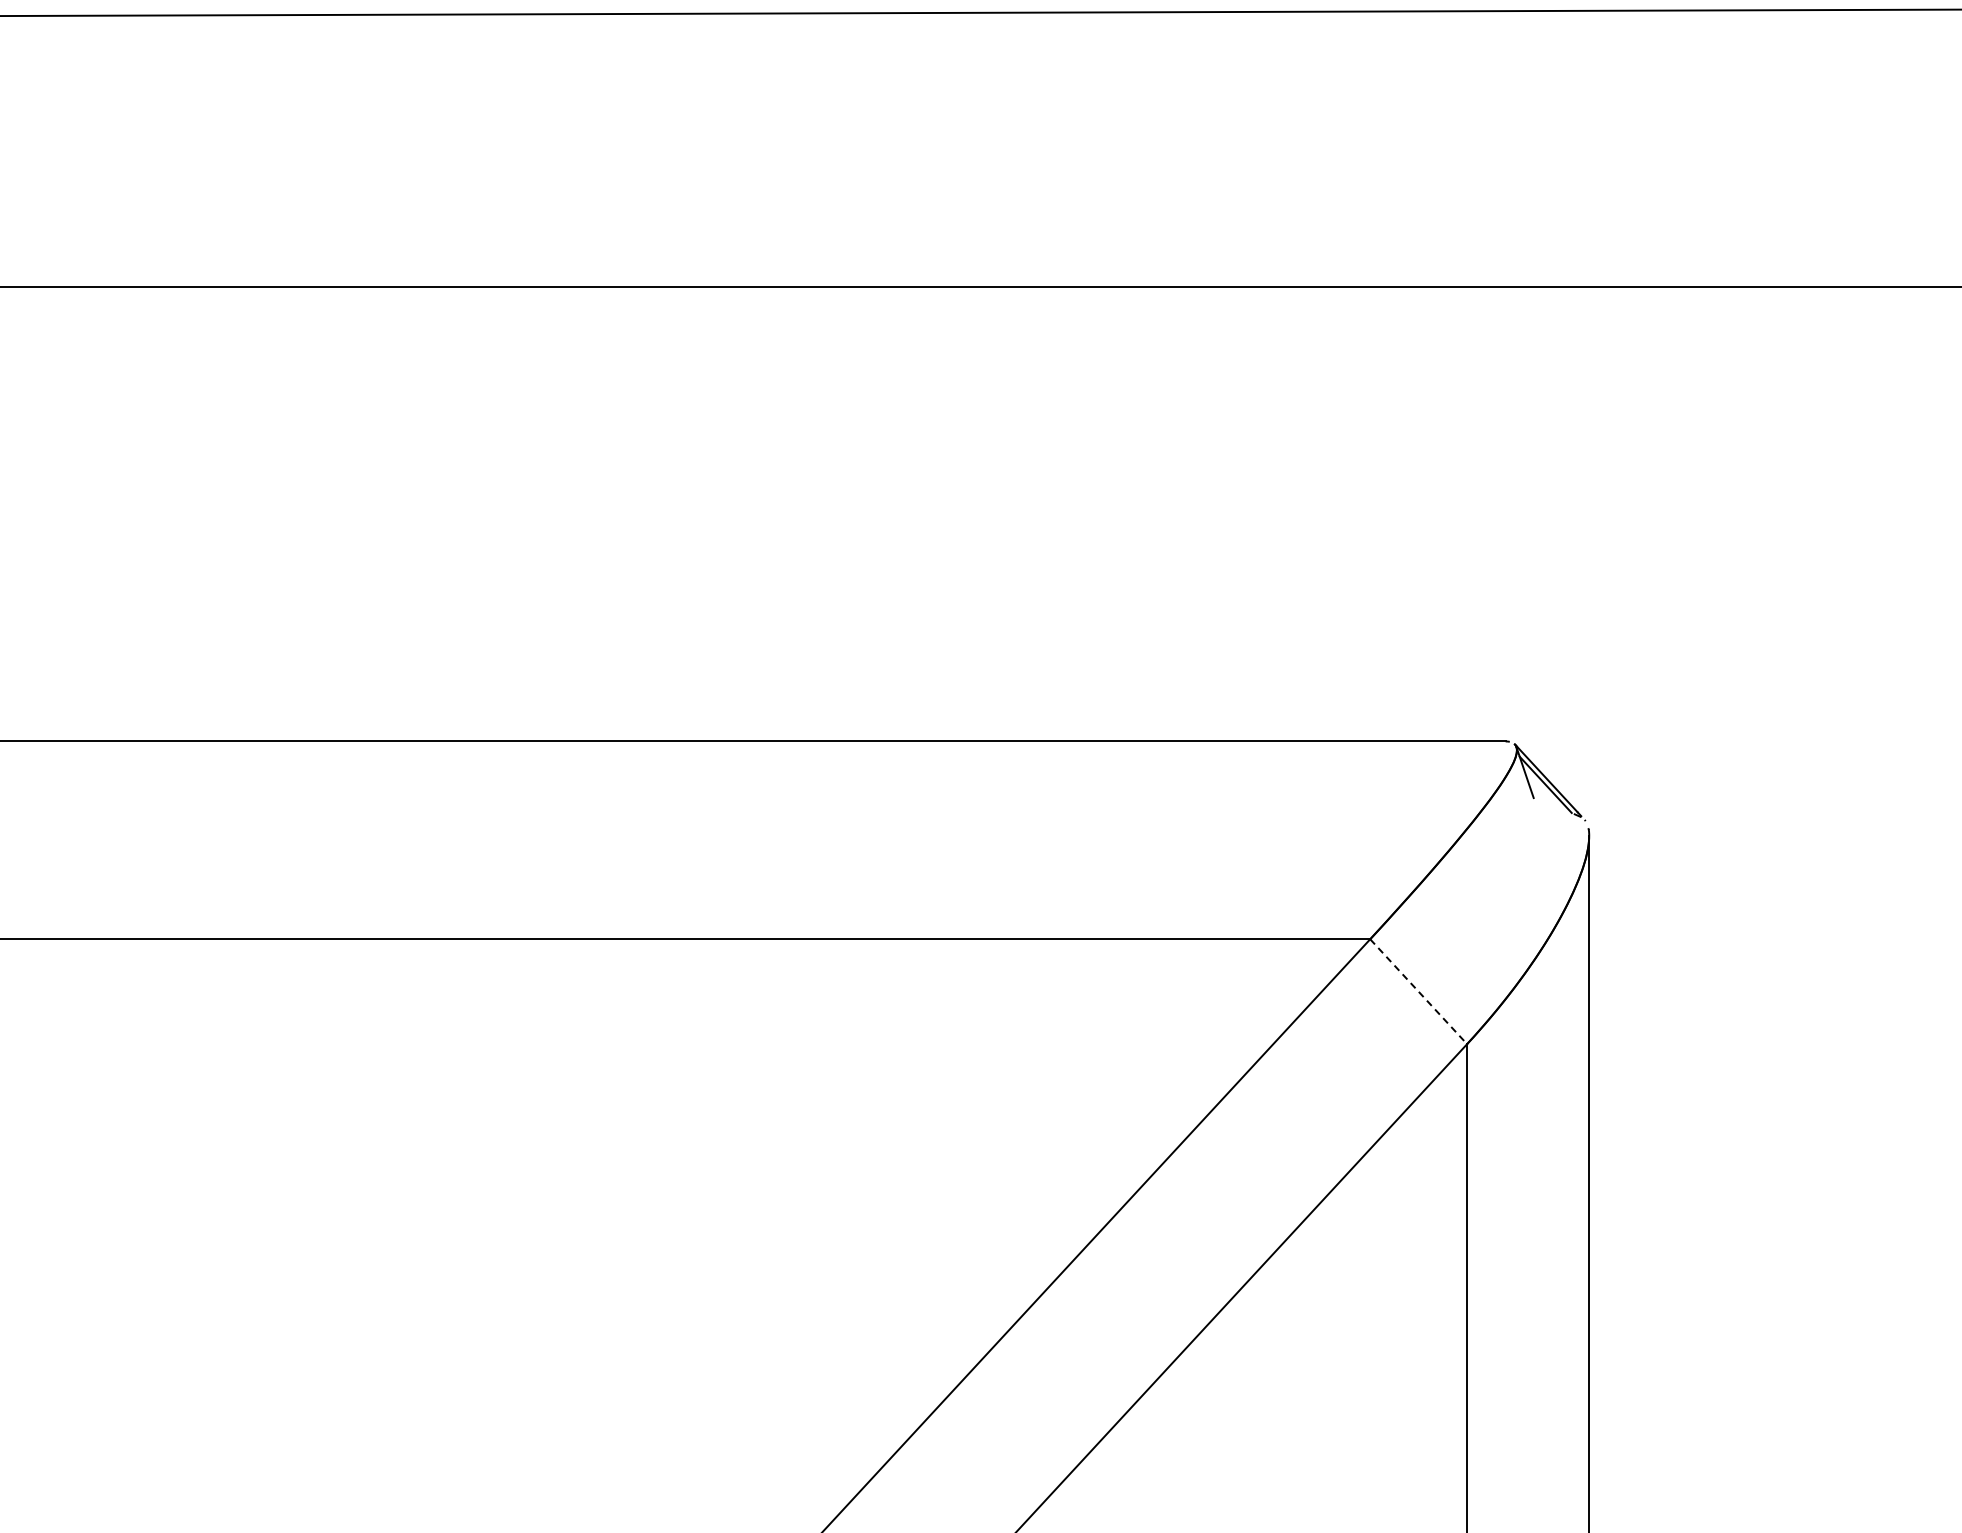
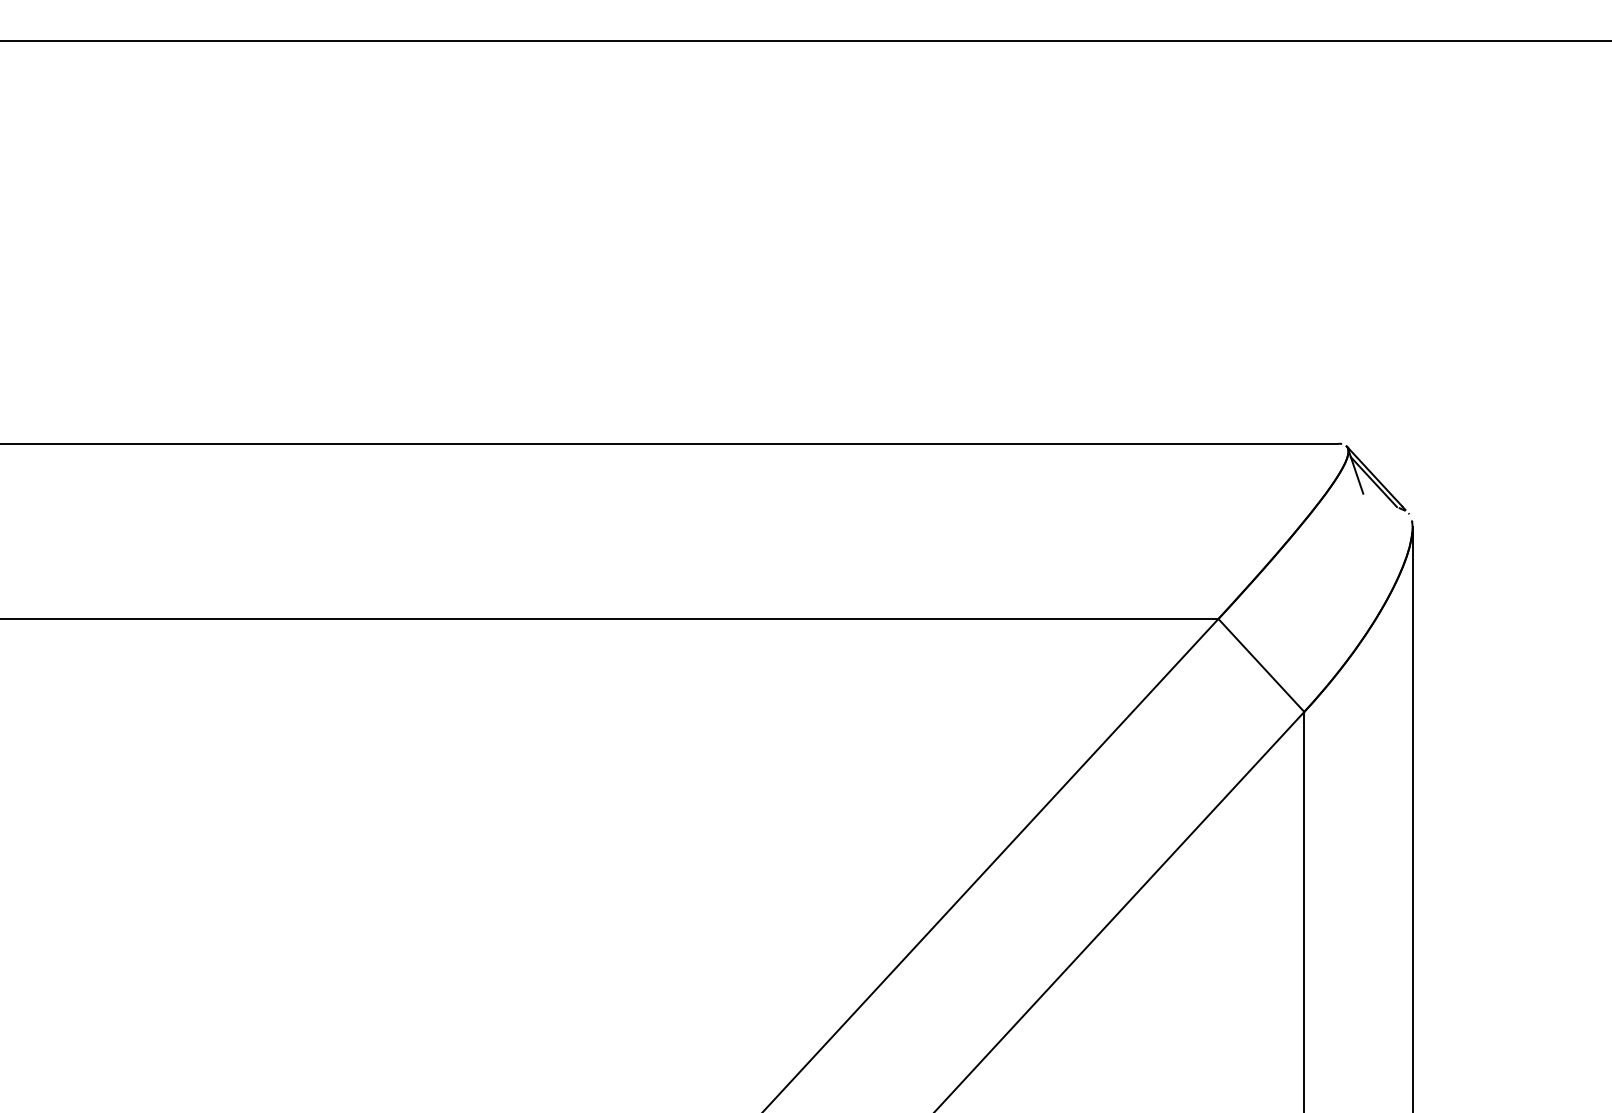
line: (1419, 992) -> (1262, 666), dashed -> solid

